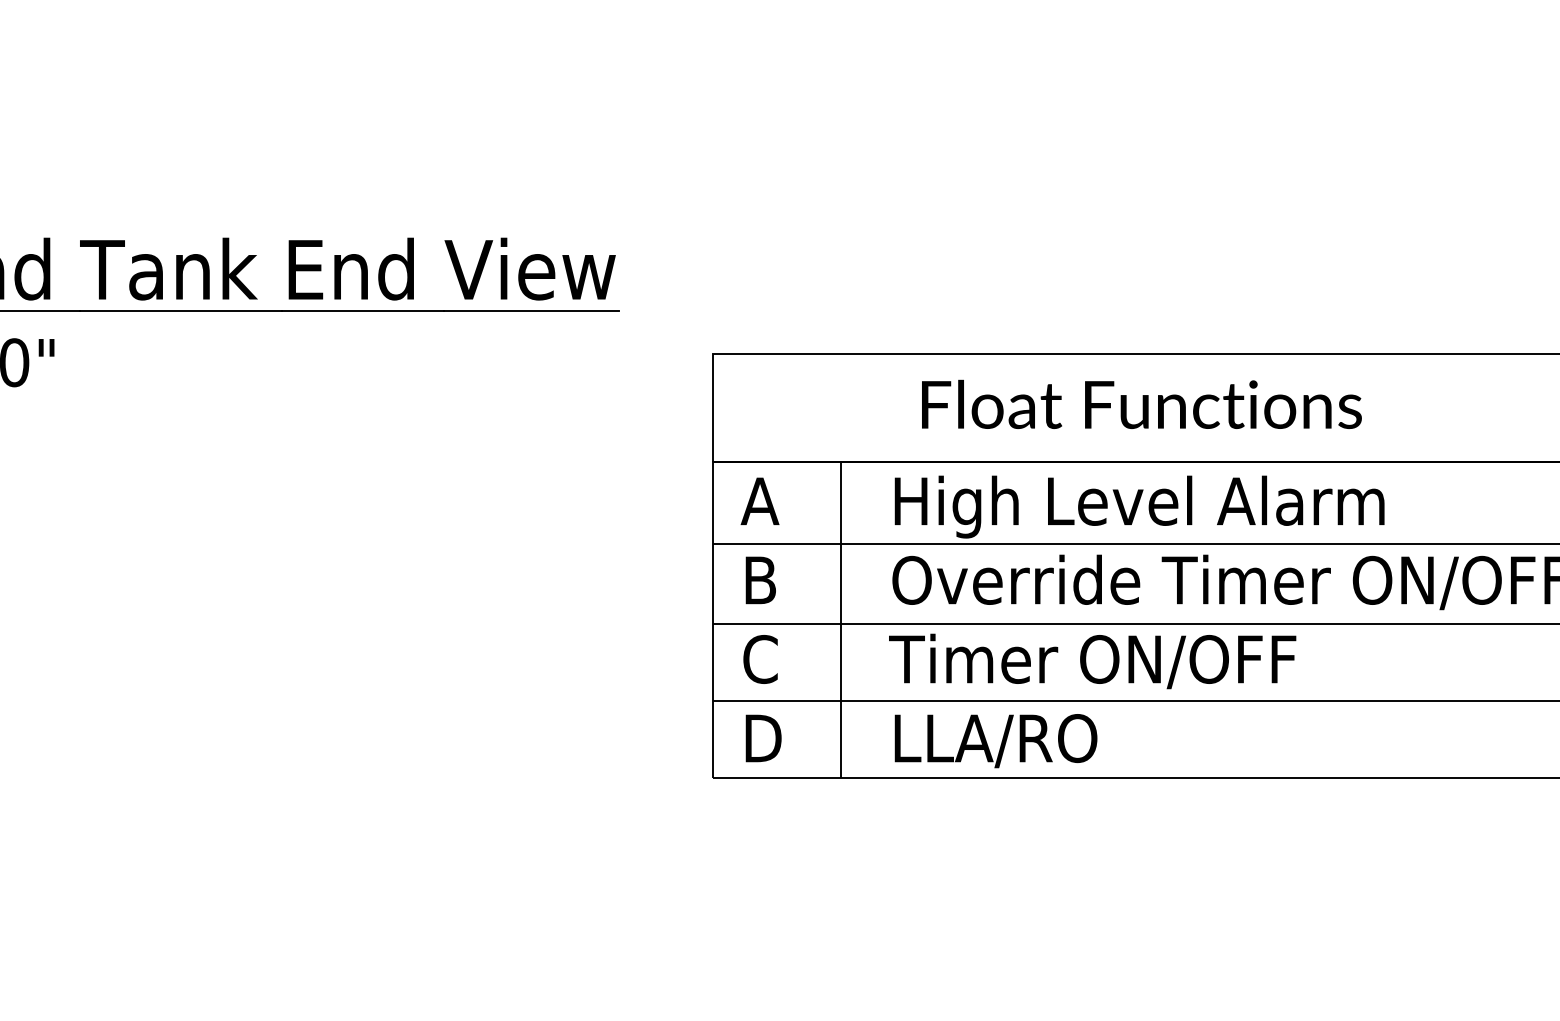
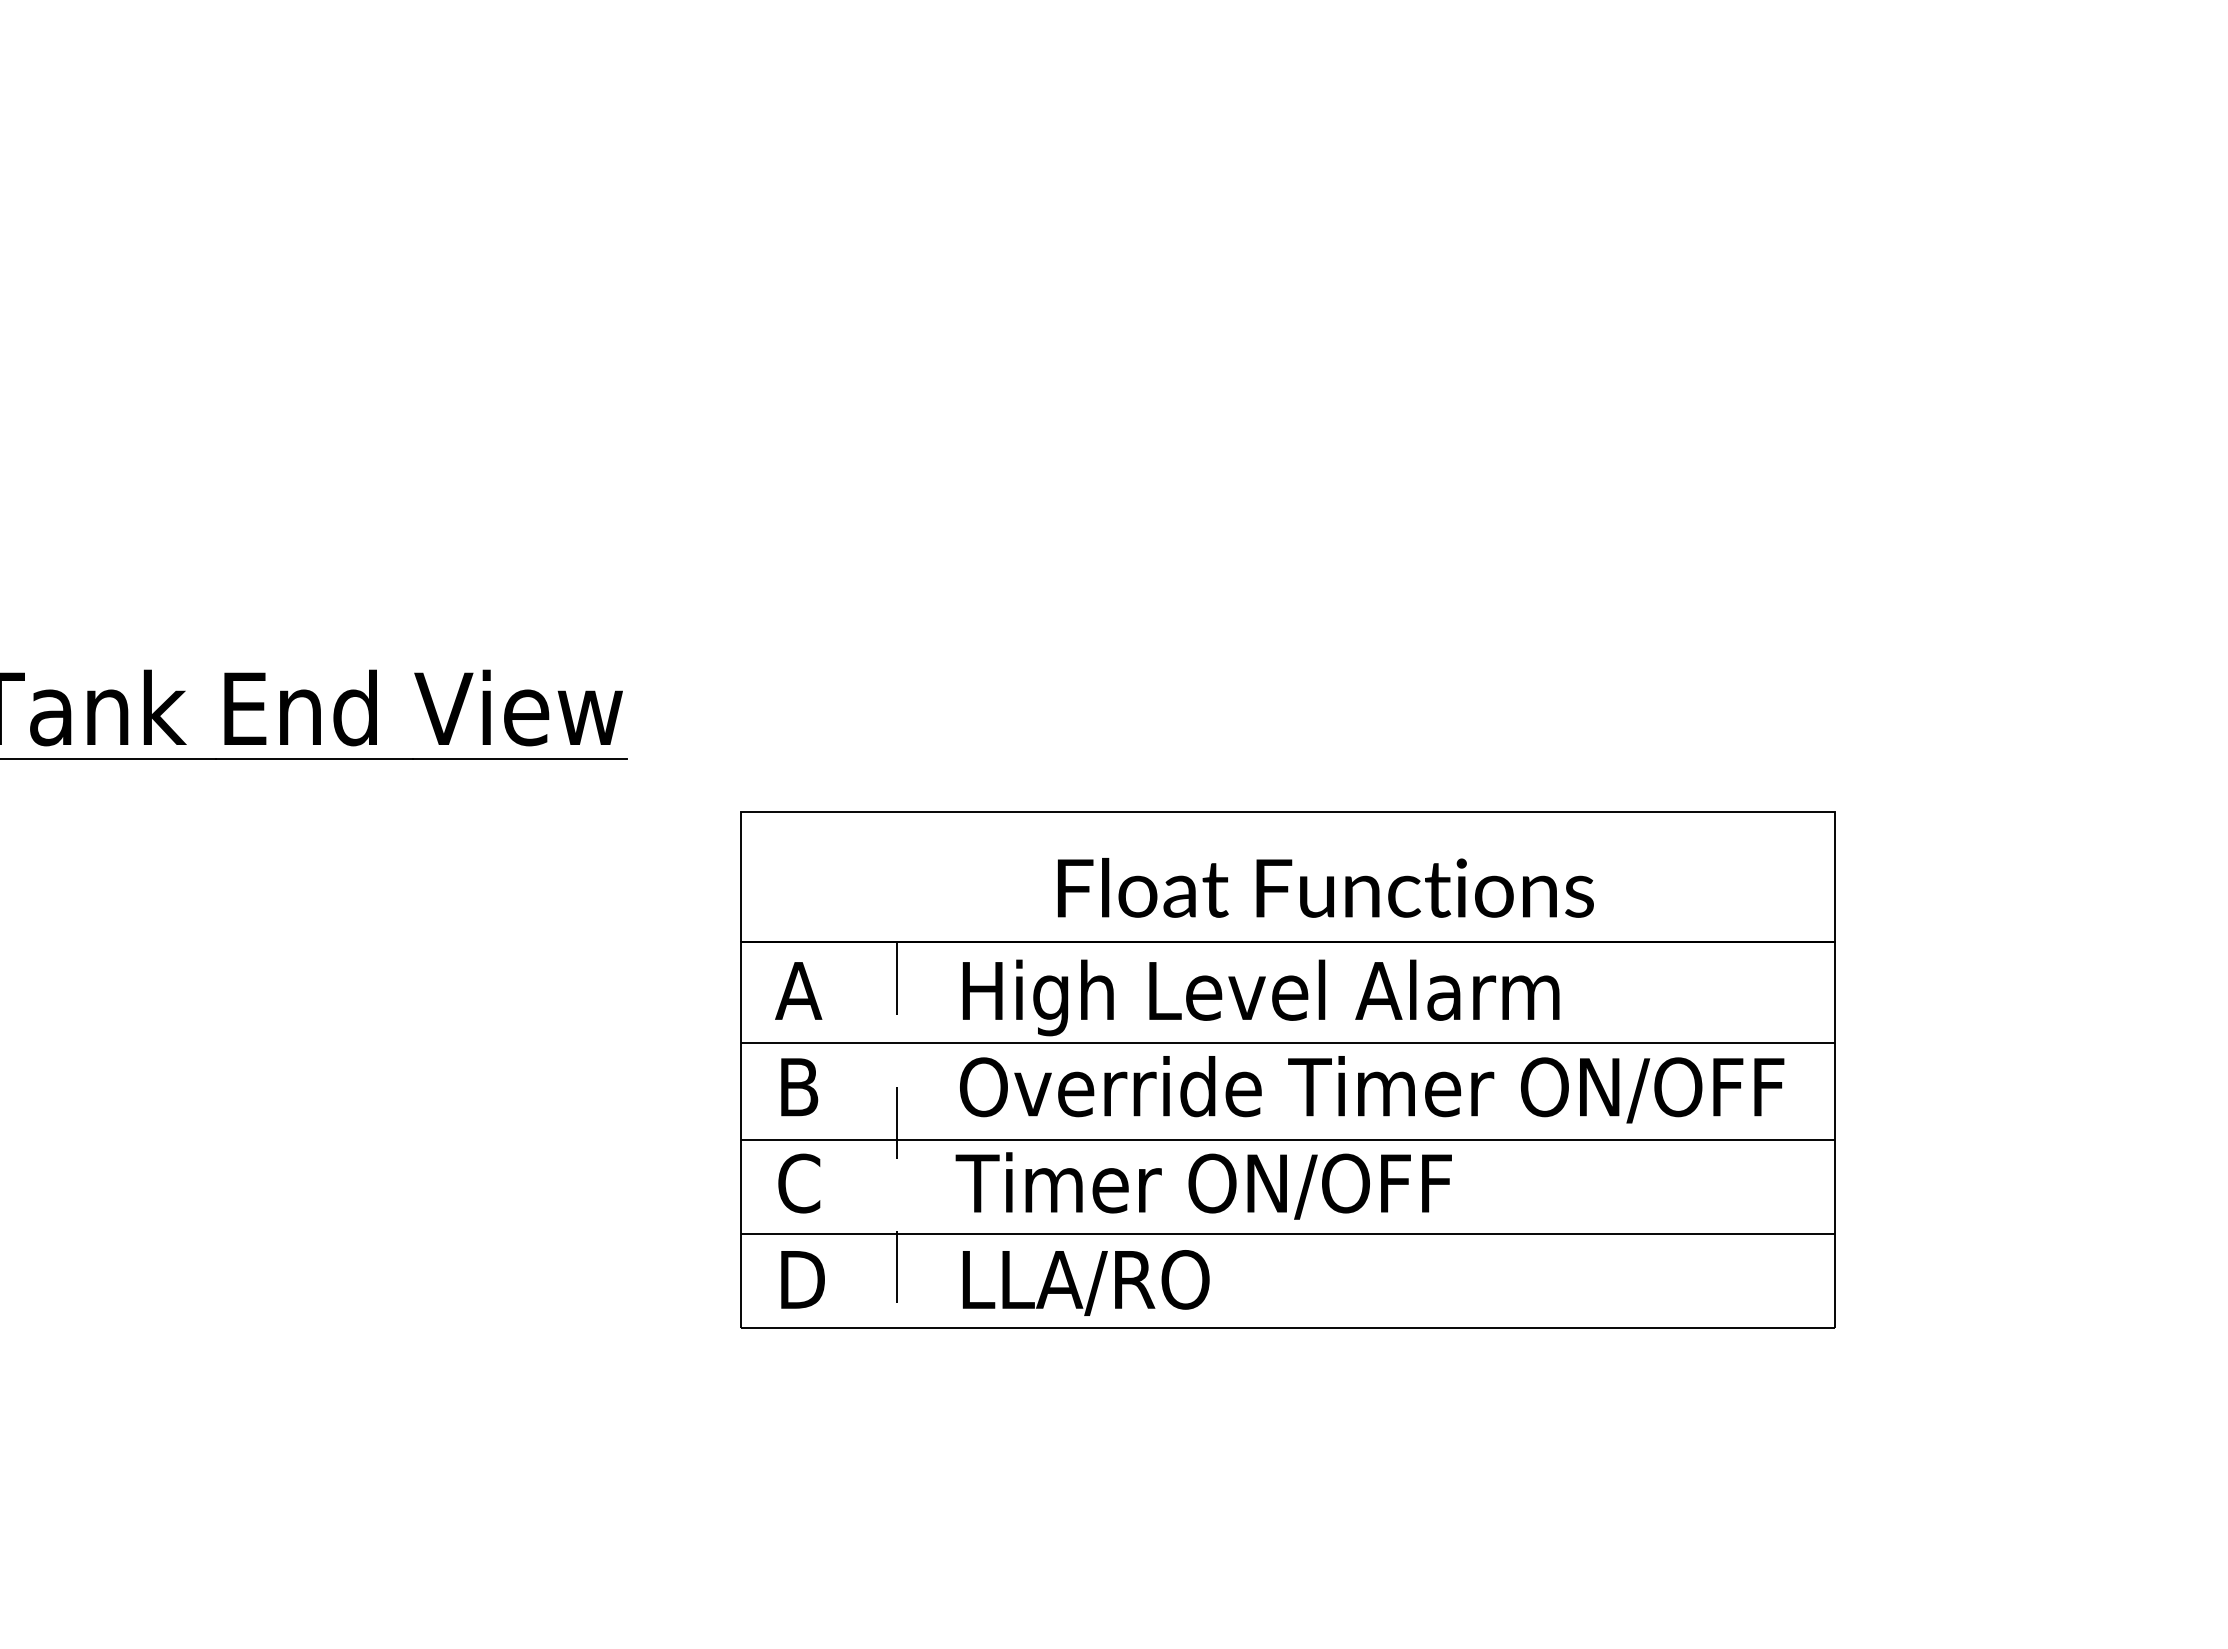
text: (1141, 404) -> (1325, 887), moved
line: (841, 620) -> (897, 1135), solid -> dashed

